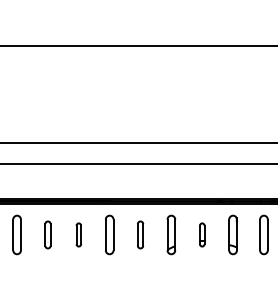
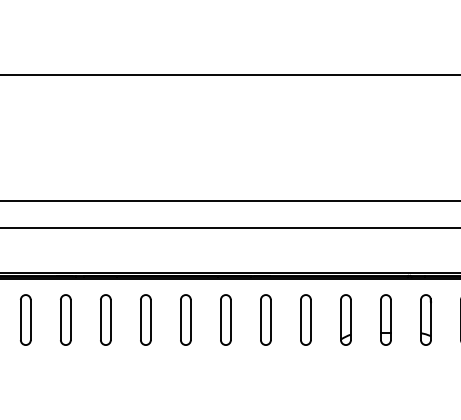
part: (47, 234) -> (185, 319), size x1.43
part: (78, 234) -> (225, 319), size x1.67
part: (140, 234) -> (305, 319), size x1.43
part: (201, 234) -> (385, 319), size x1.67

